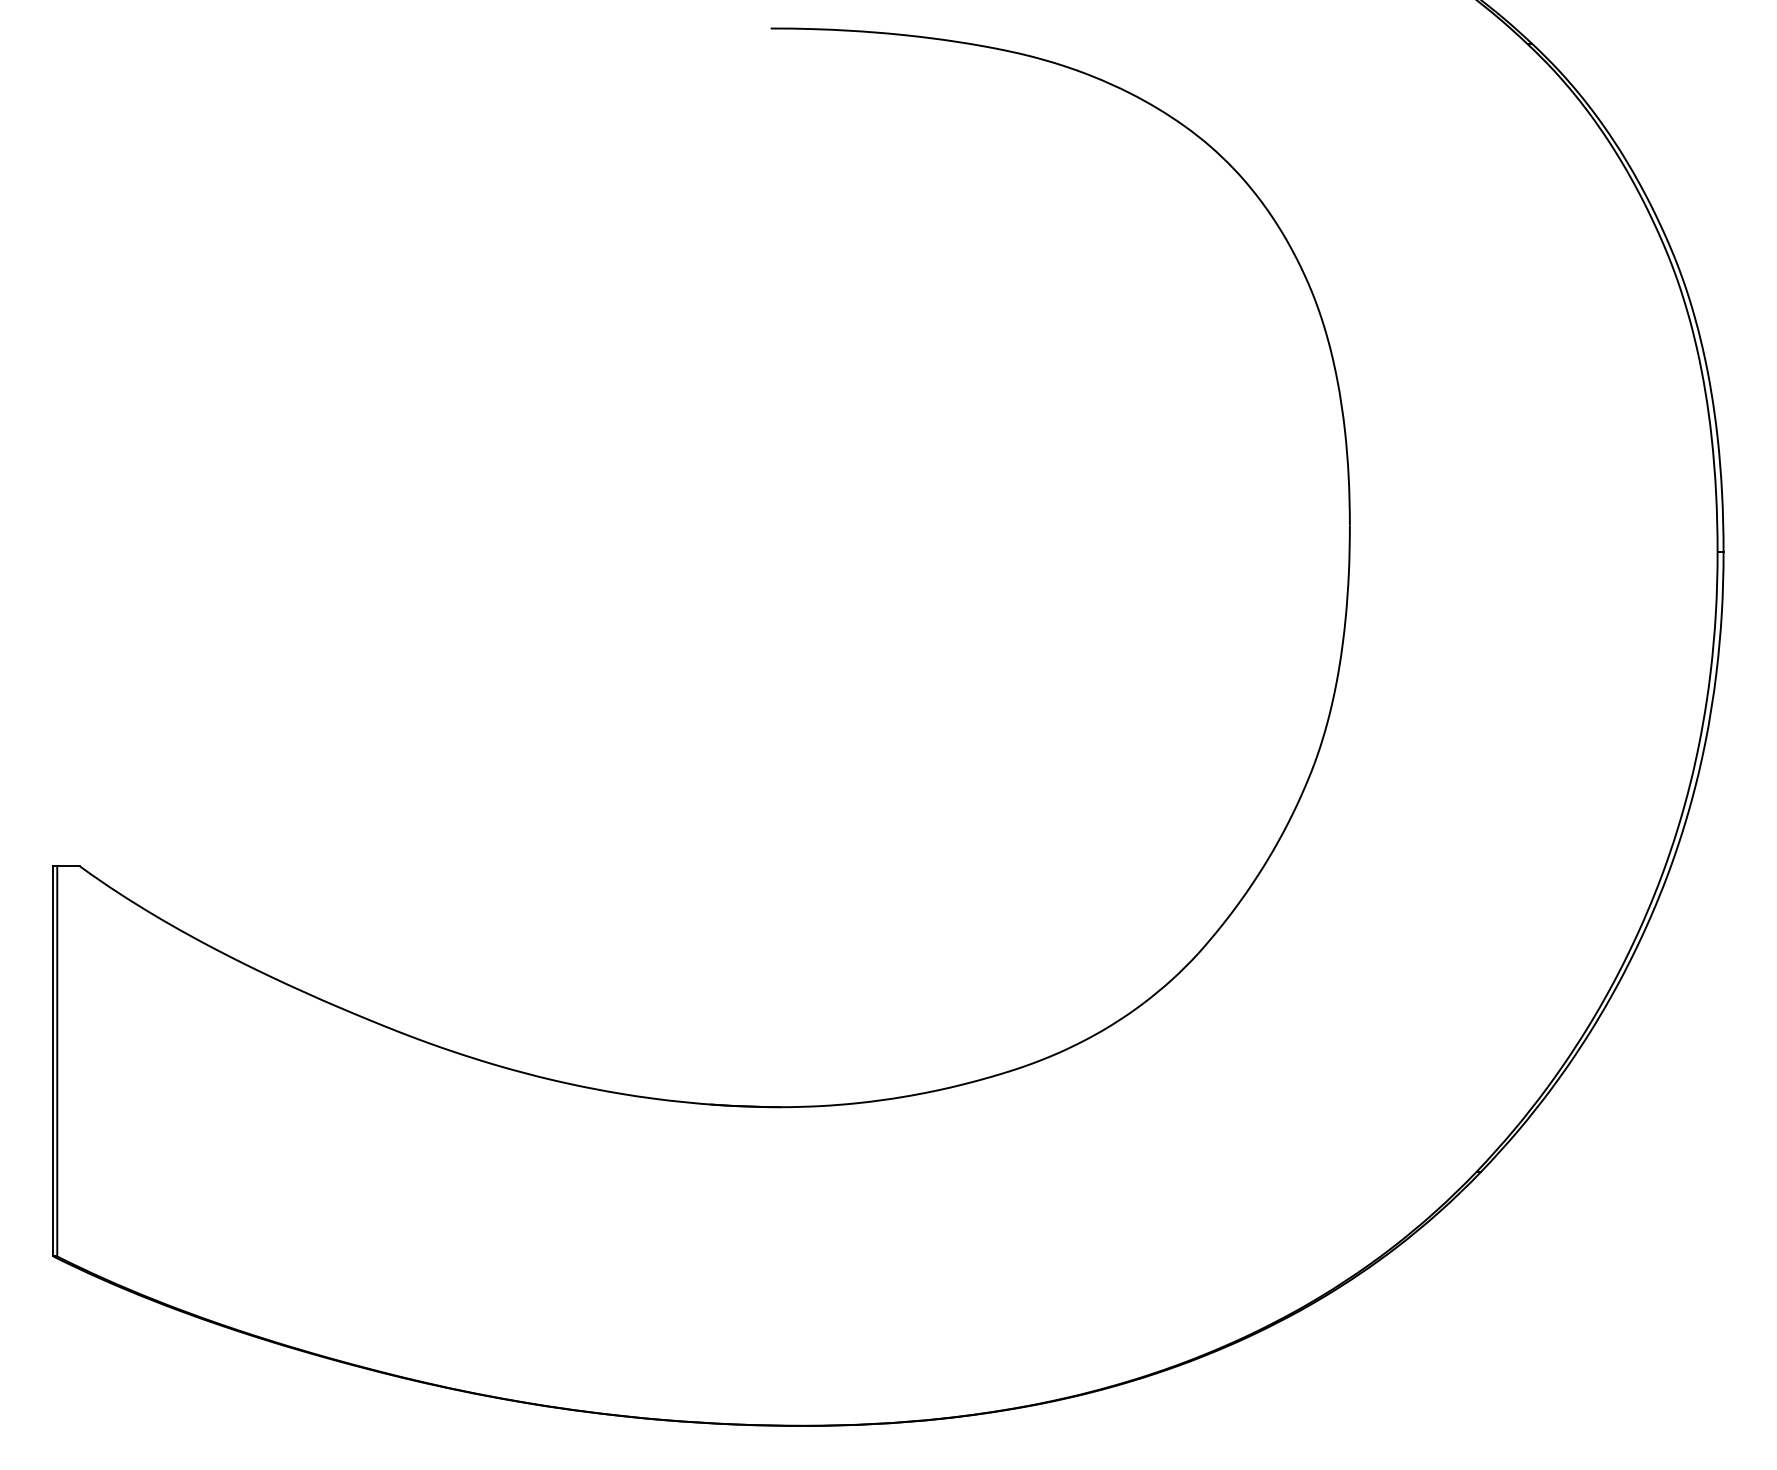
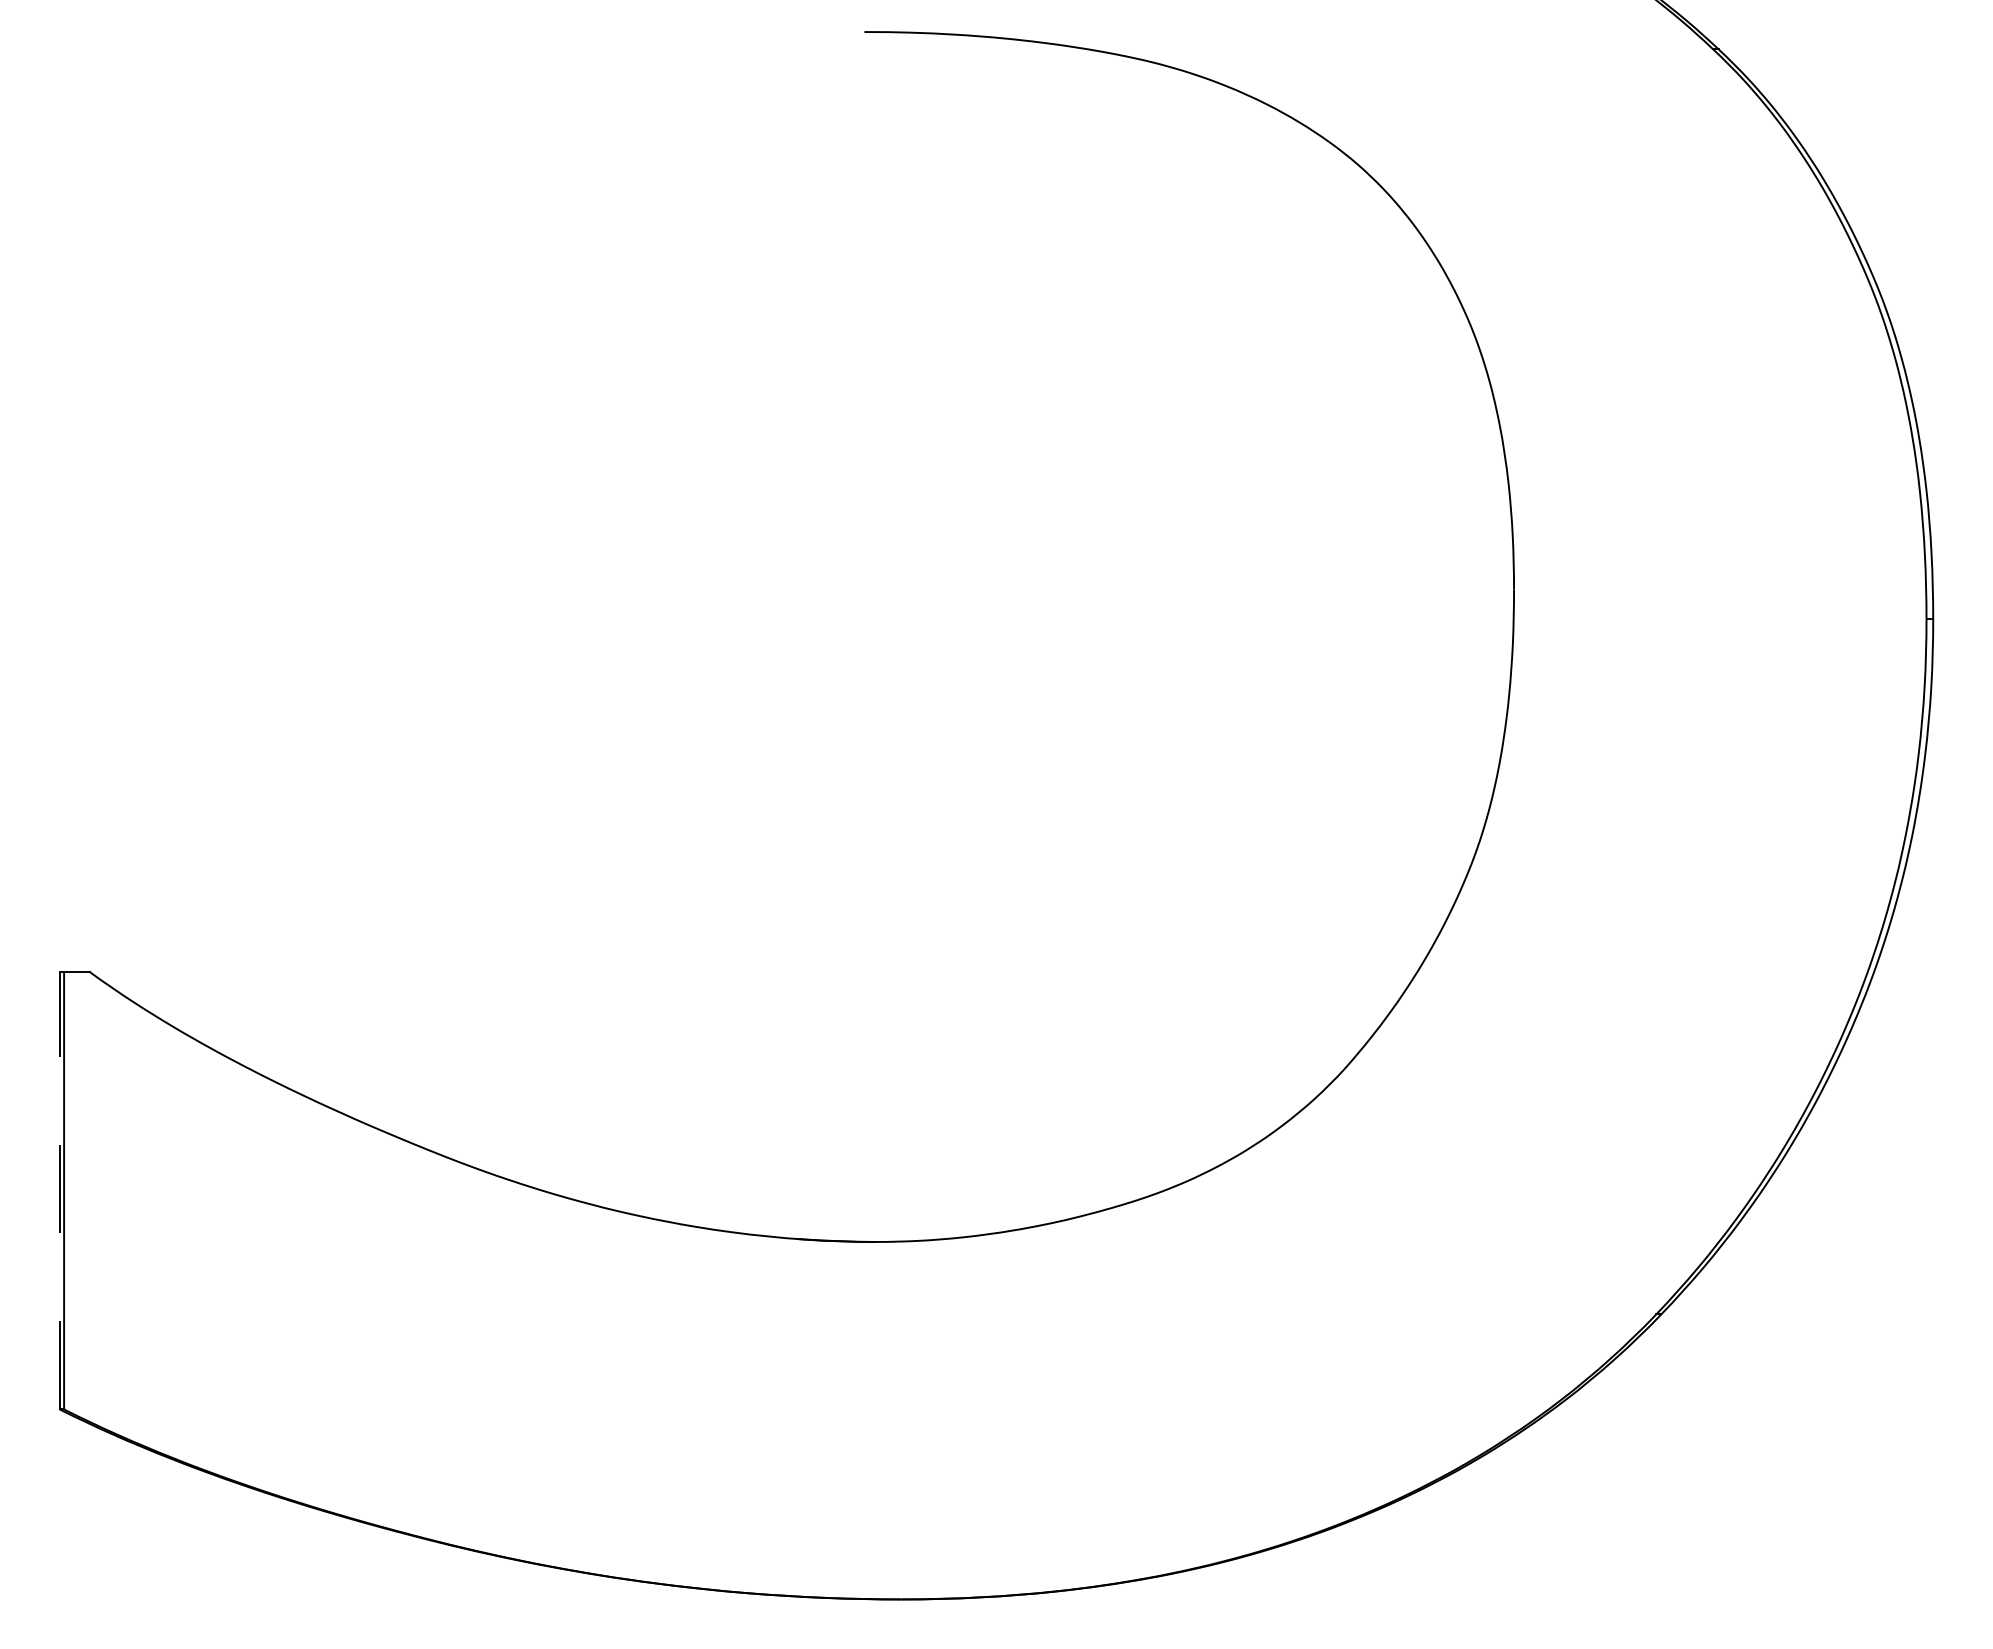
line: (53, 1061) -> (59, 1190), solid -> dashed

